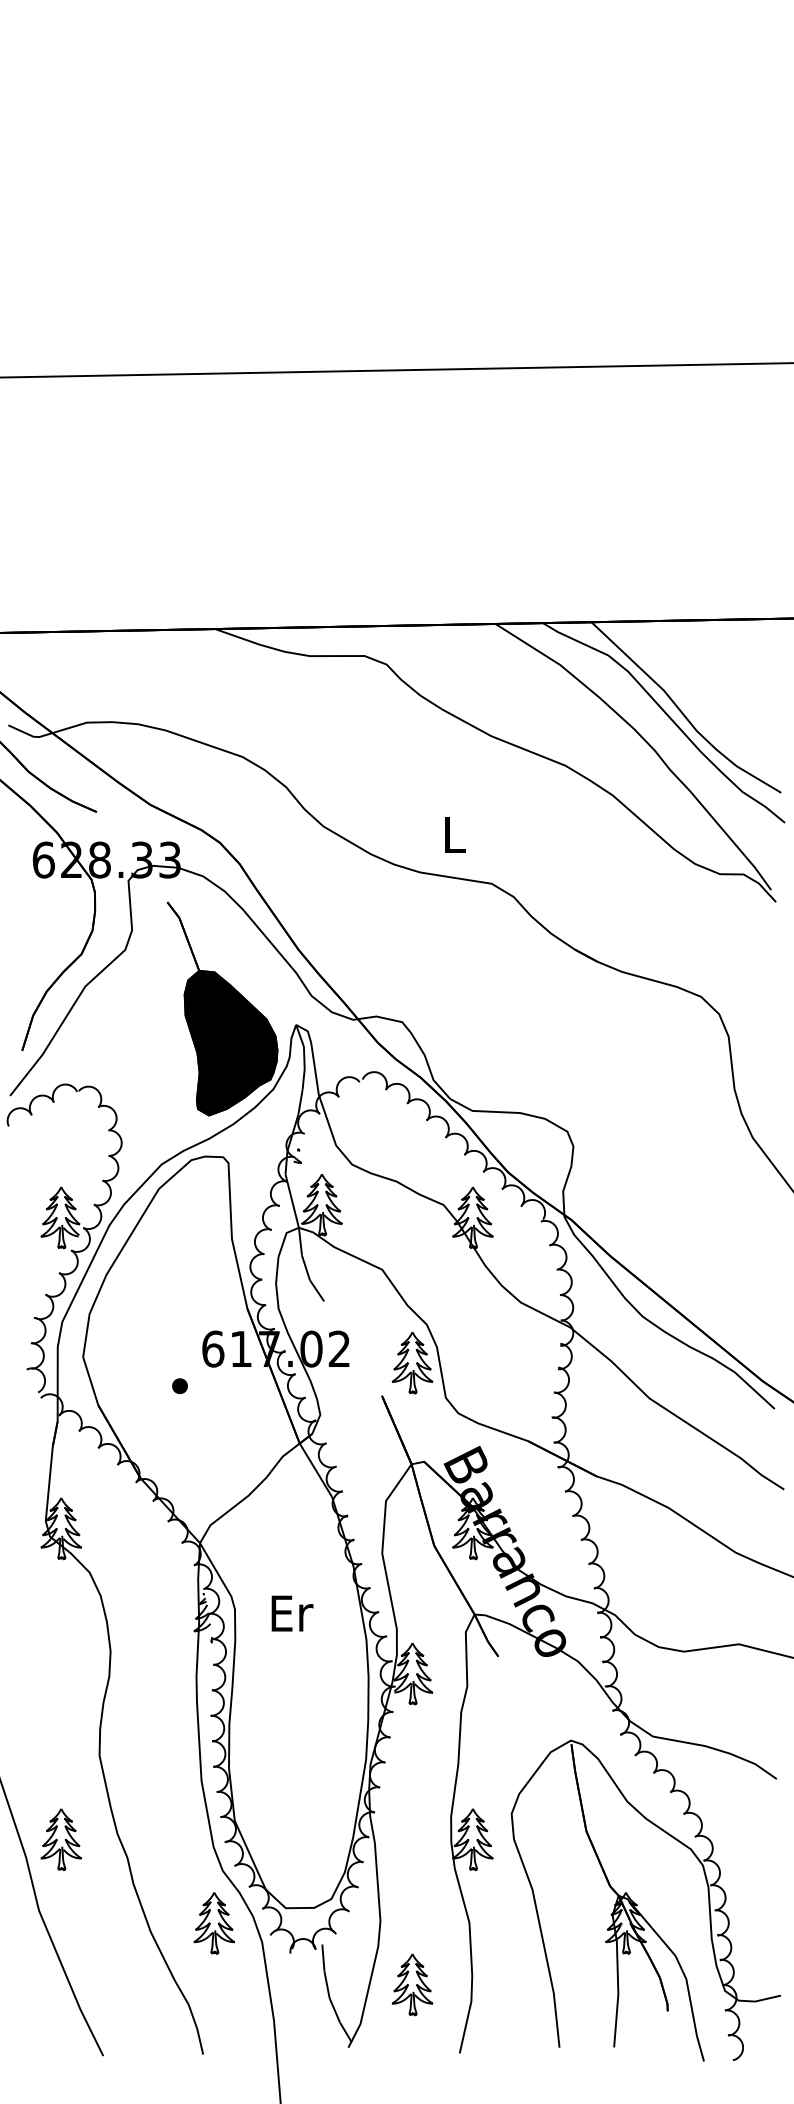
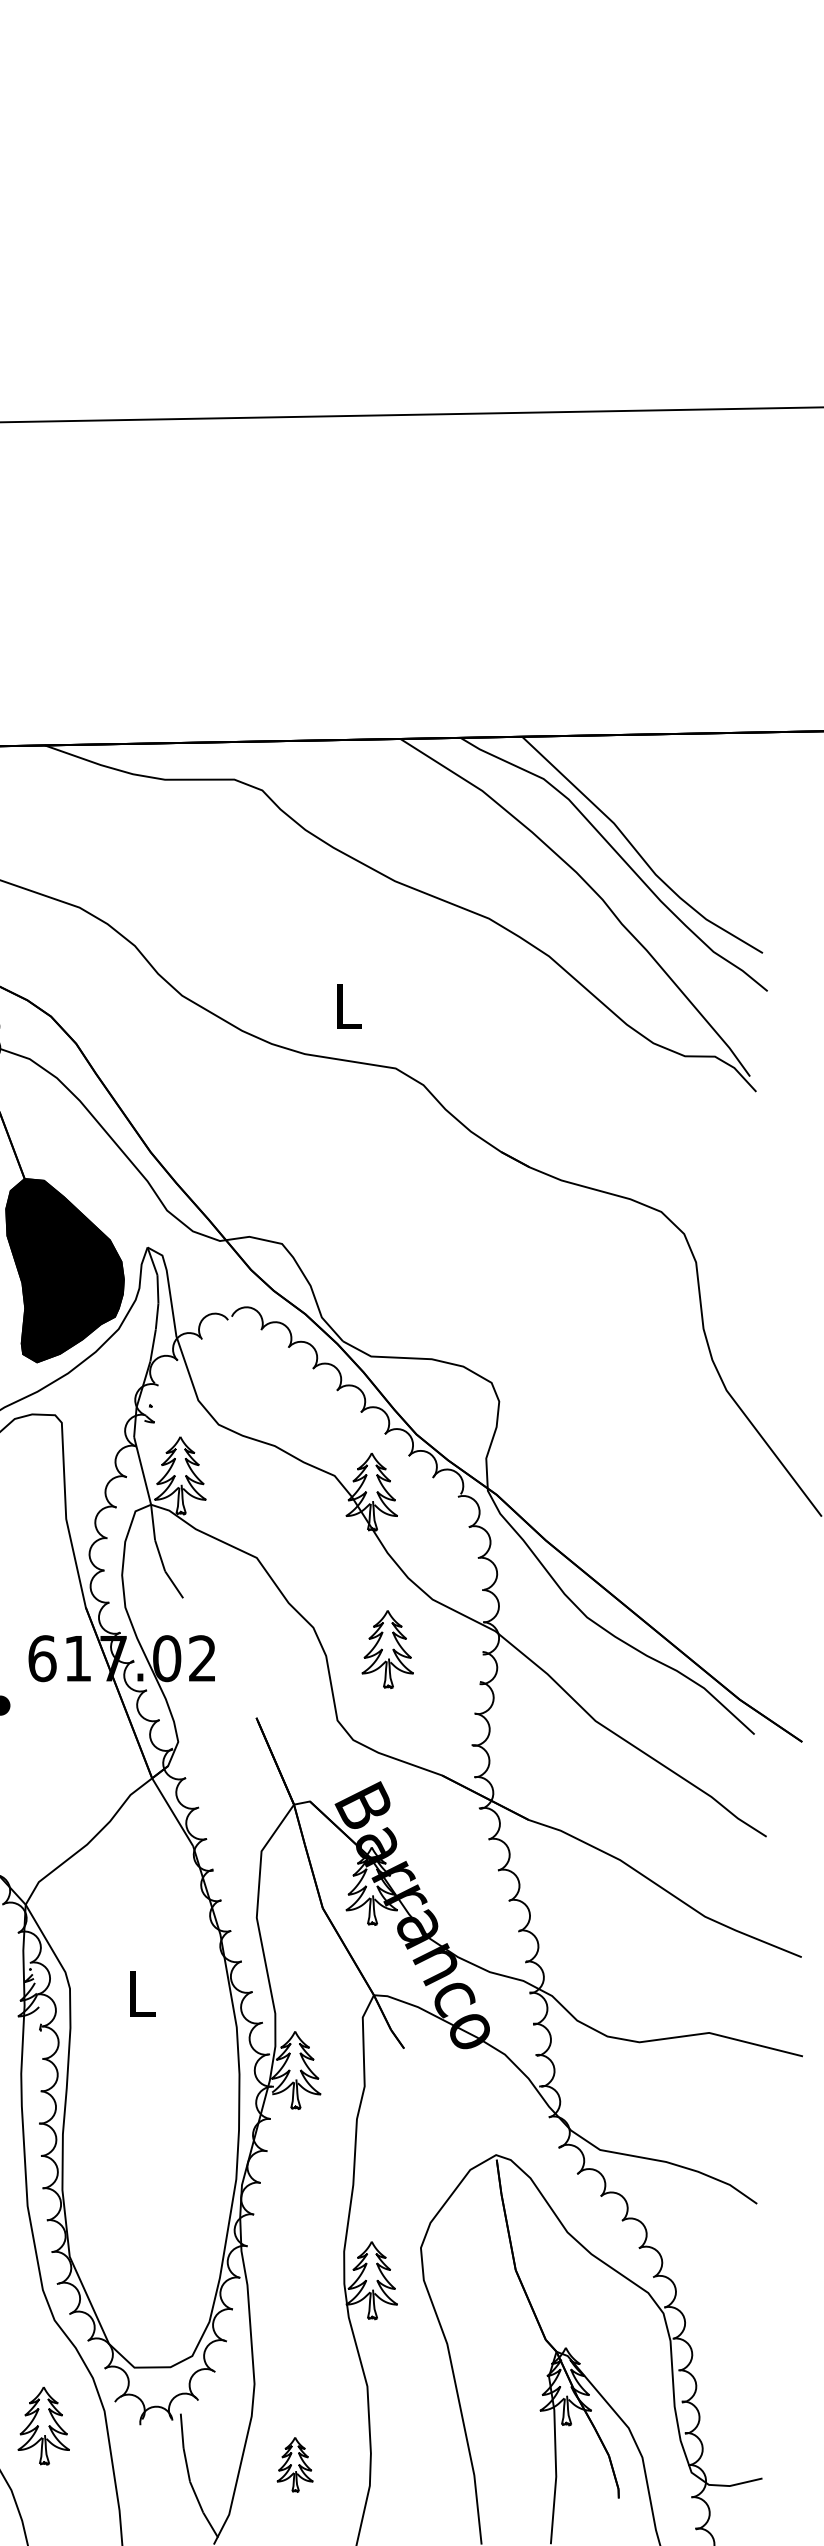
part: (412, 1363) -> (387, 1650), moved
text: (292, 1613) -> (142, 1993), Er -> L
part: (213, 1923) -> (42, 2426), moved
part: (412, 1984) -> (295, 2464), size x0.7

